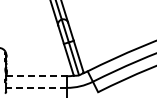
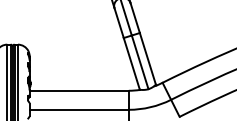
line: (37, 76) -> (80, 91), dashed -> solid
line: (36, 87) -> (78, 109), dashed -> solid

